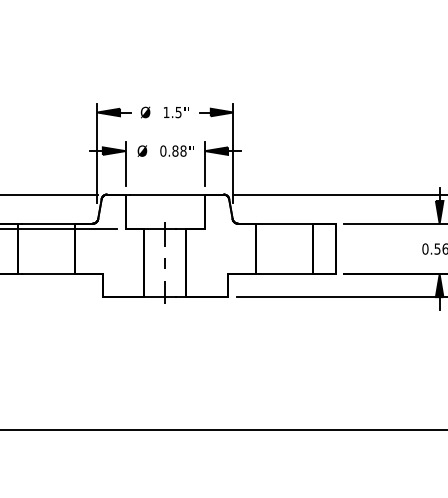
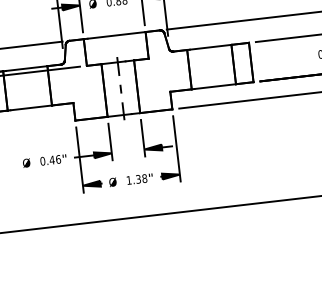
part: (128, 347) -> (99, 157), added

